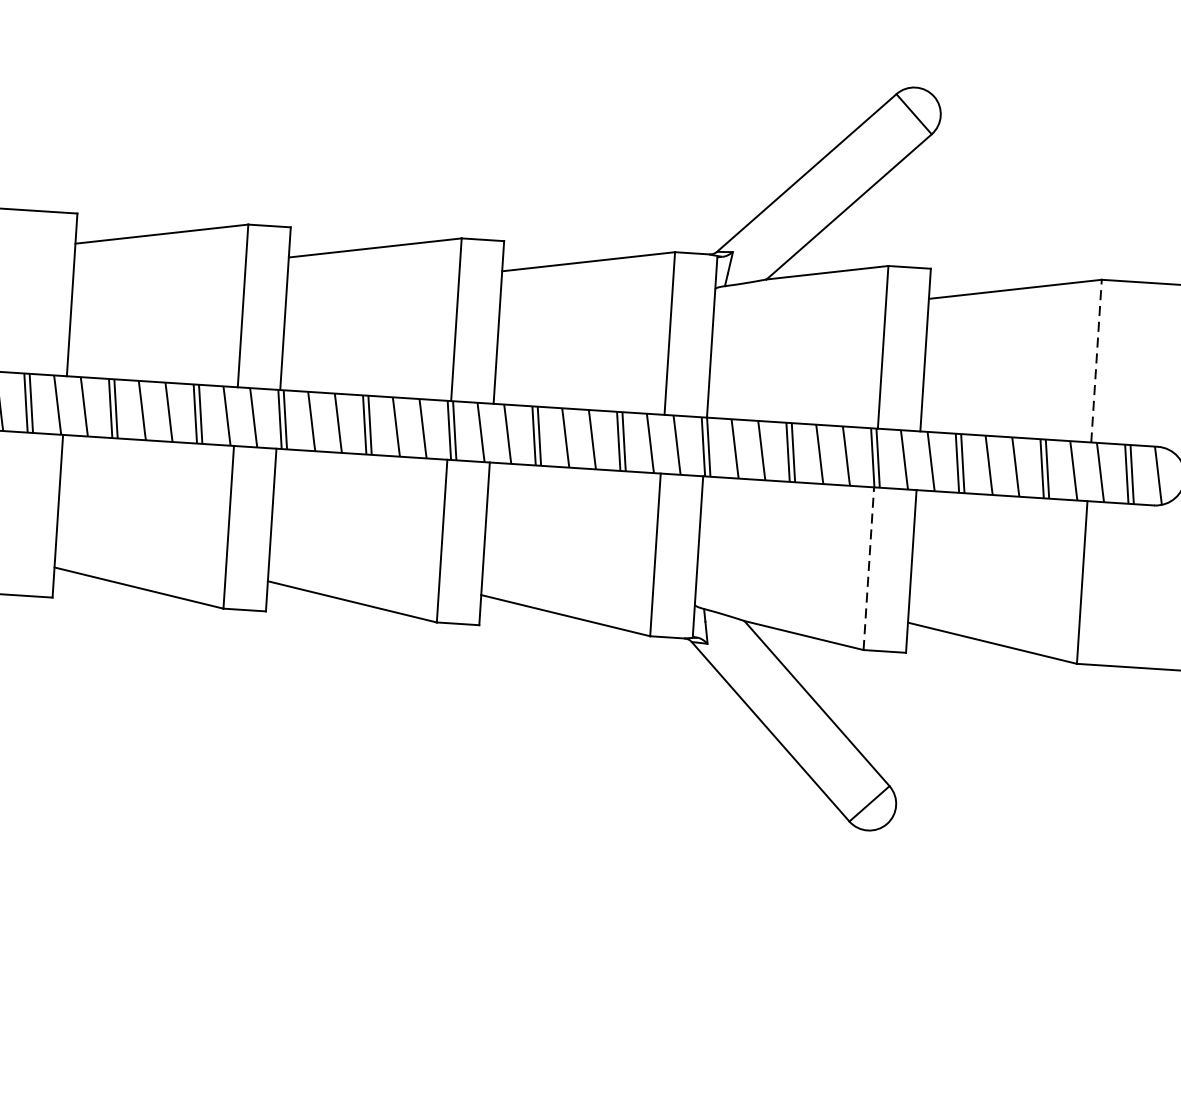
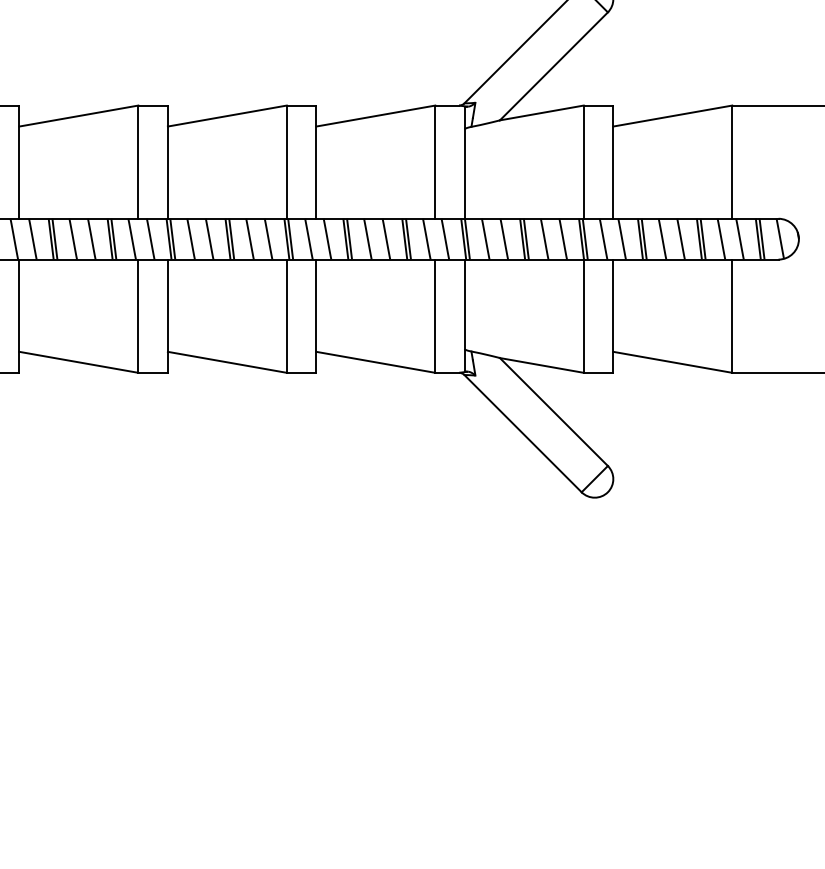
line: (1096, 361) -> (732, 162), dashed -> solid
line: (868, 569) -> (583, 316), dashed -> solid

